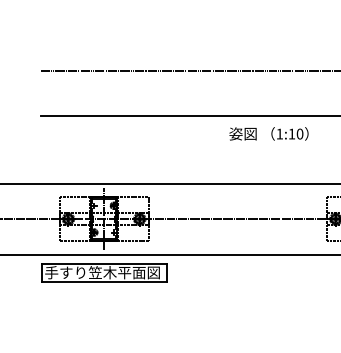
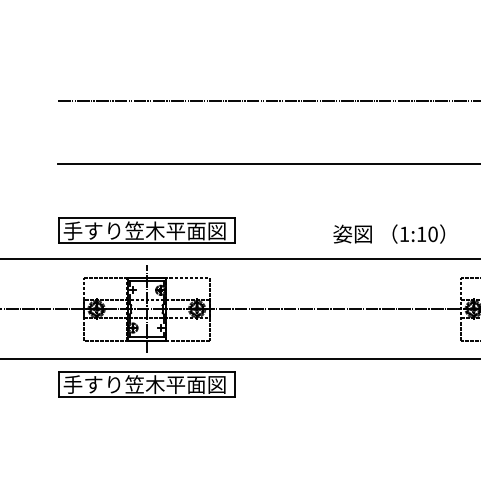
text: (268, 133) -> (388, 233), moved
part: (104, 163) -> (147, 230), added

